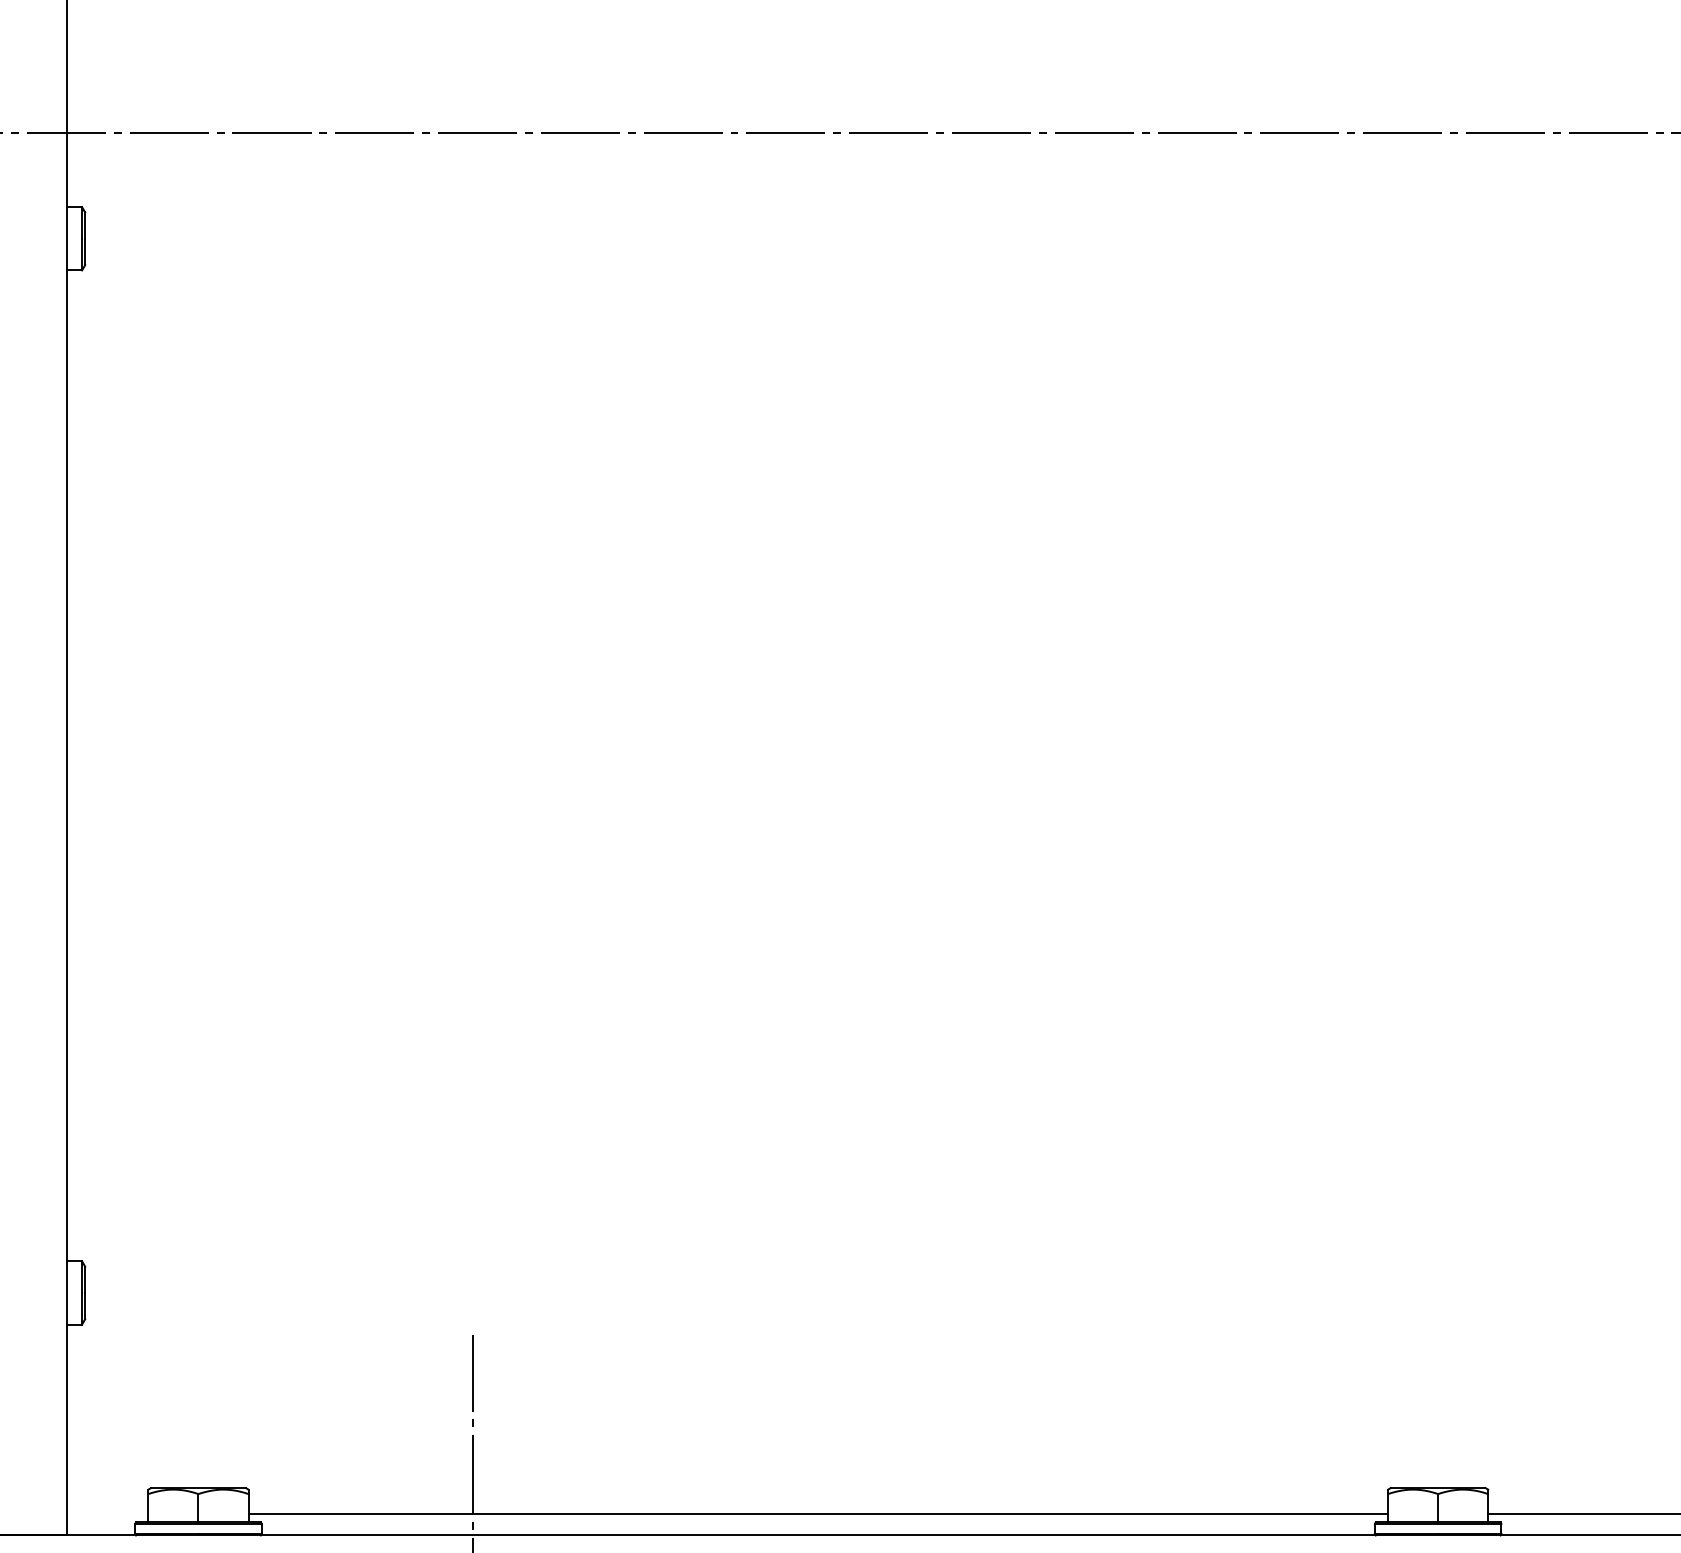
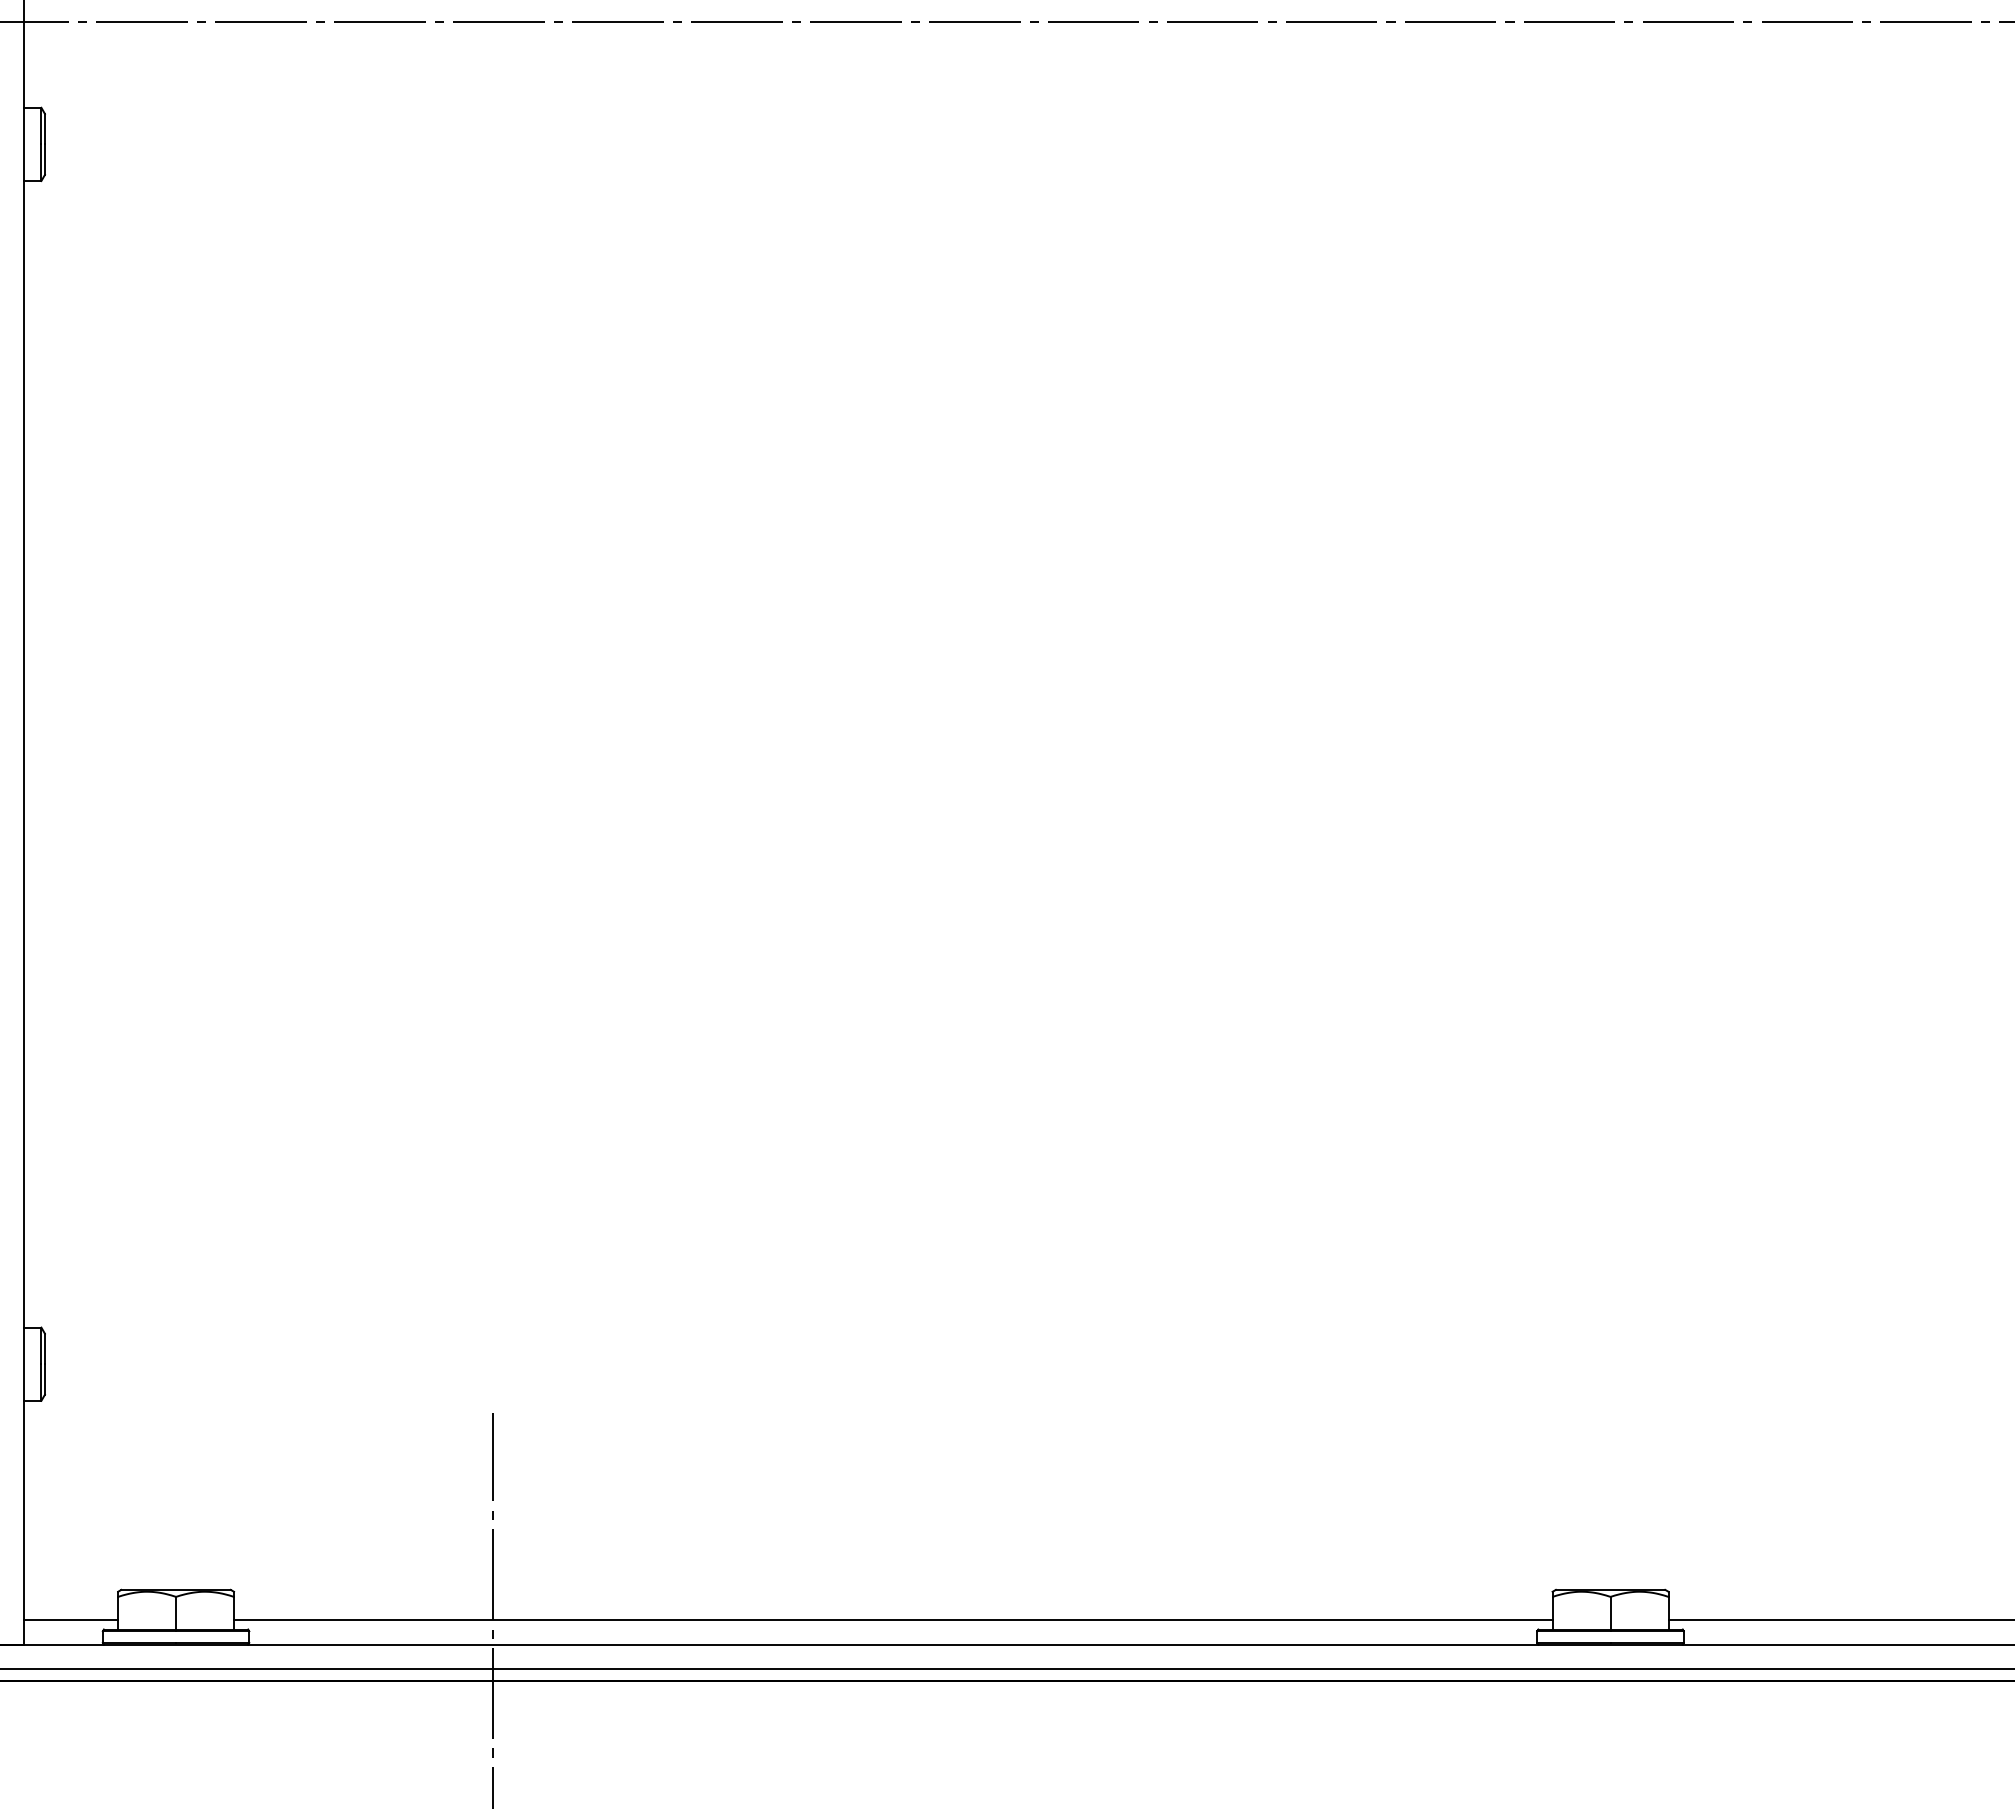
line: (107, 1514) -> (70, 1620), added

